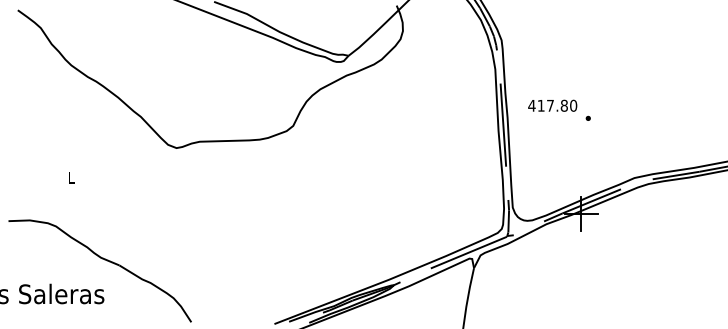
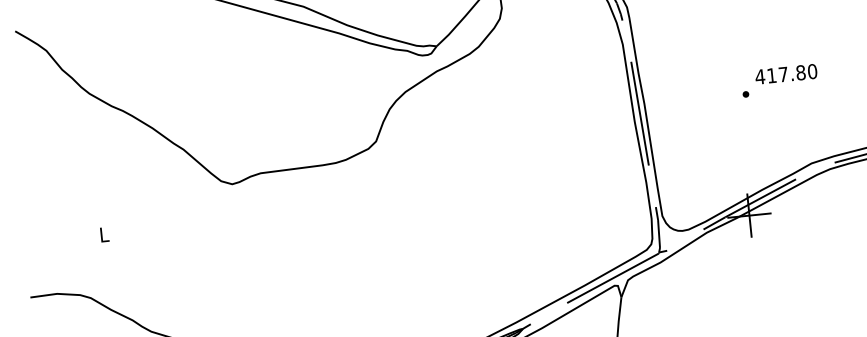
text: (552, 105) -> (785, 73), moved

